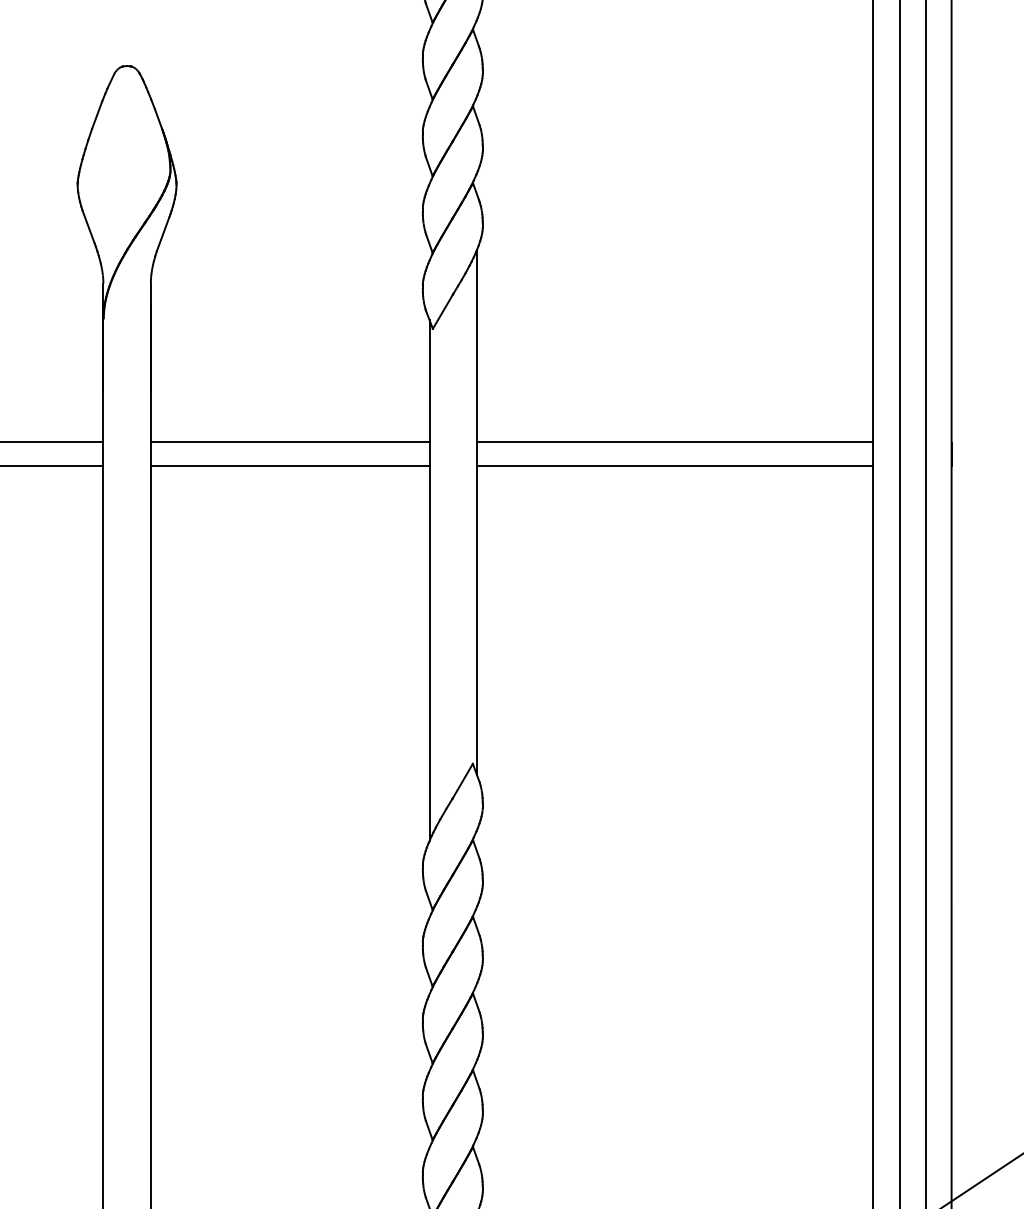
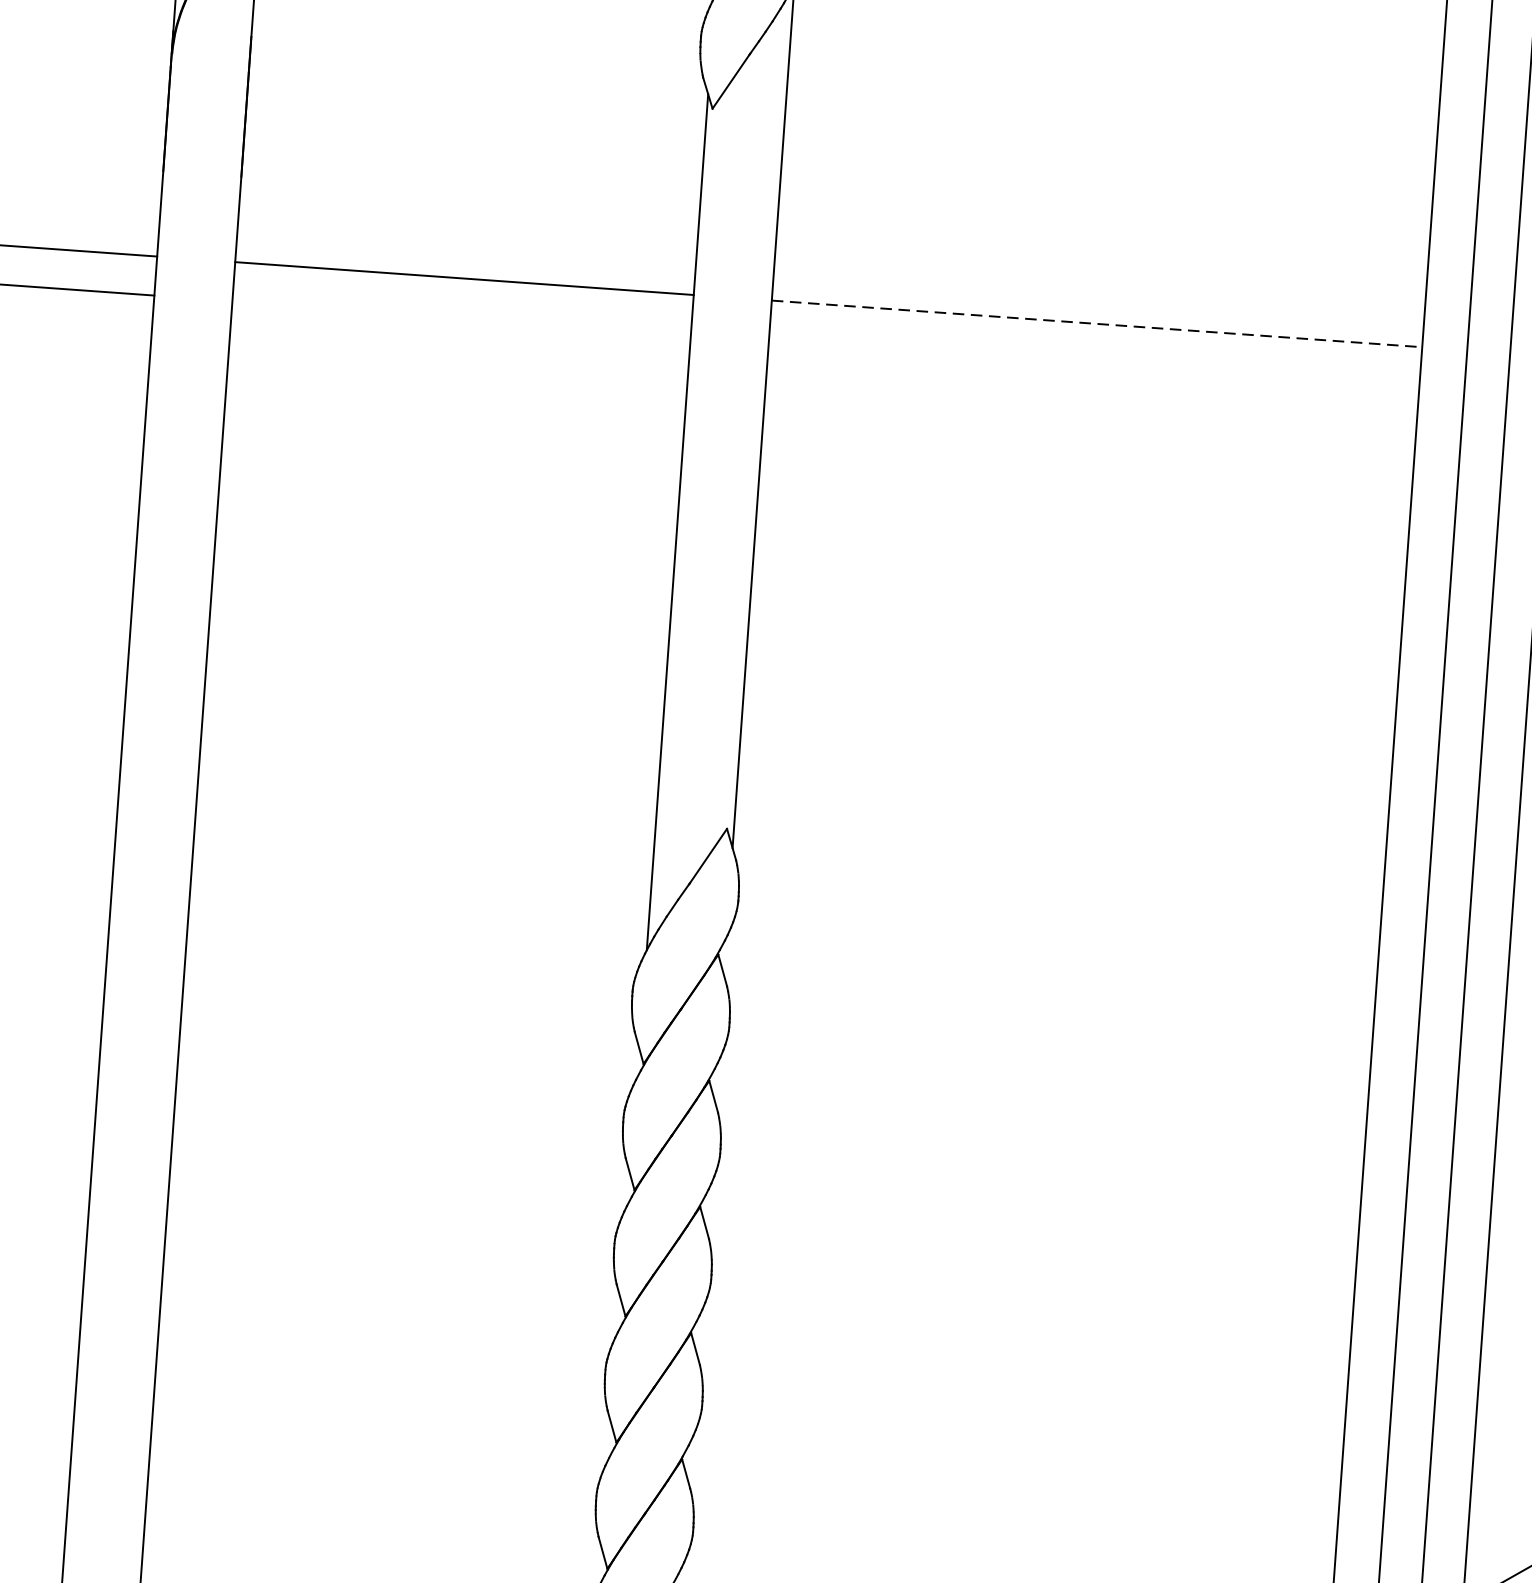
line: (674, 442) -> (1096, 324), solid -> dashed
line: (289, 466) -> (460, 318), removed
line: (674, 466) -> (1093, 363), removed

